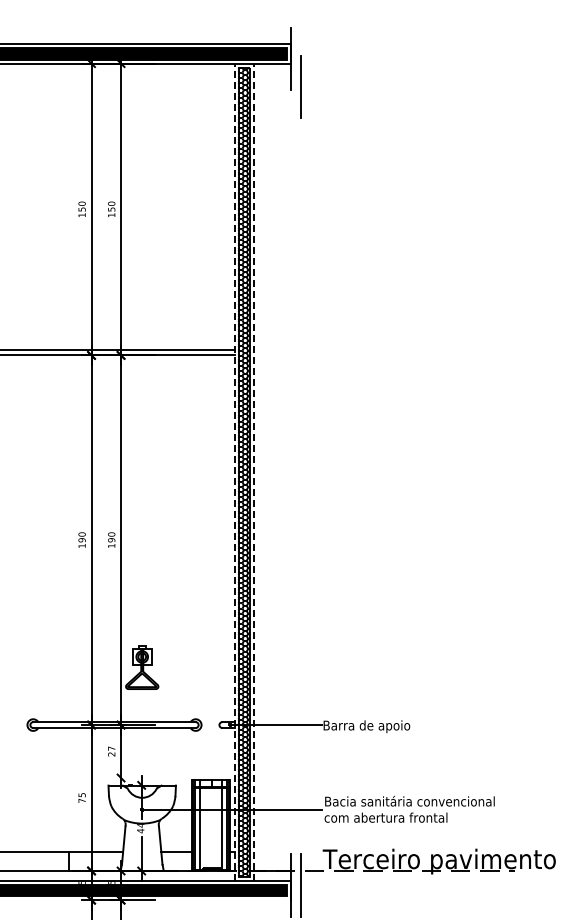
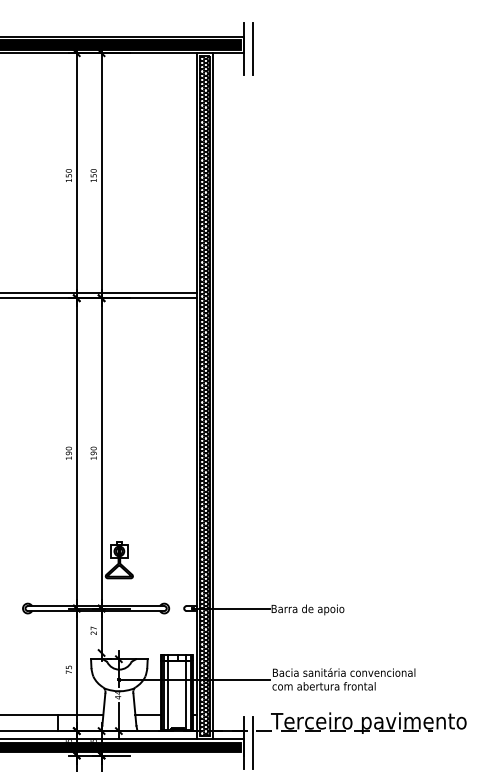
line: (300, 86) -> (252, 48), moved
line: (234, 472) -> (196, 396), dashed -> solid
line: (254, 472) -> (213, 396), dashed -> solid

